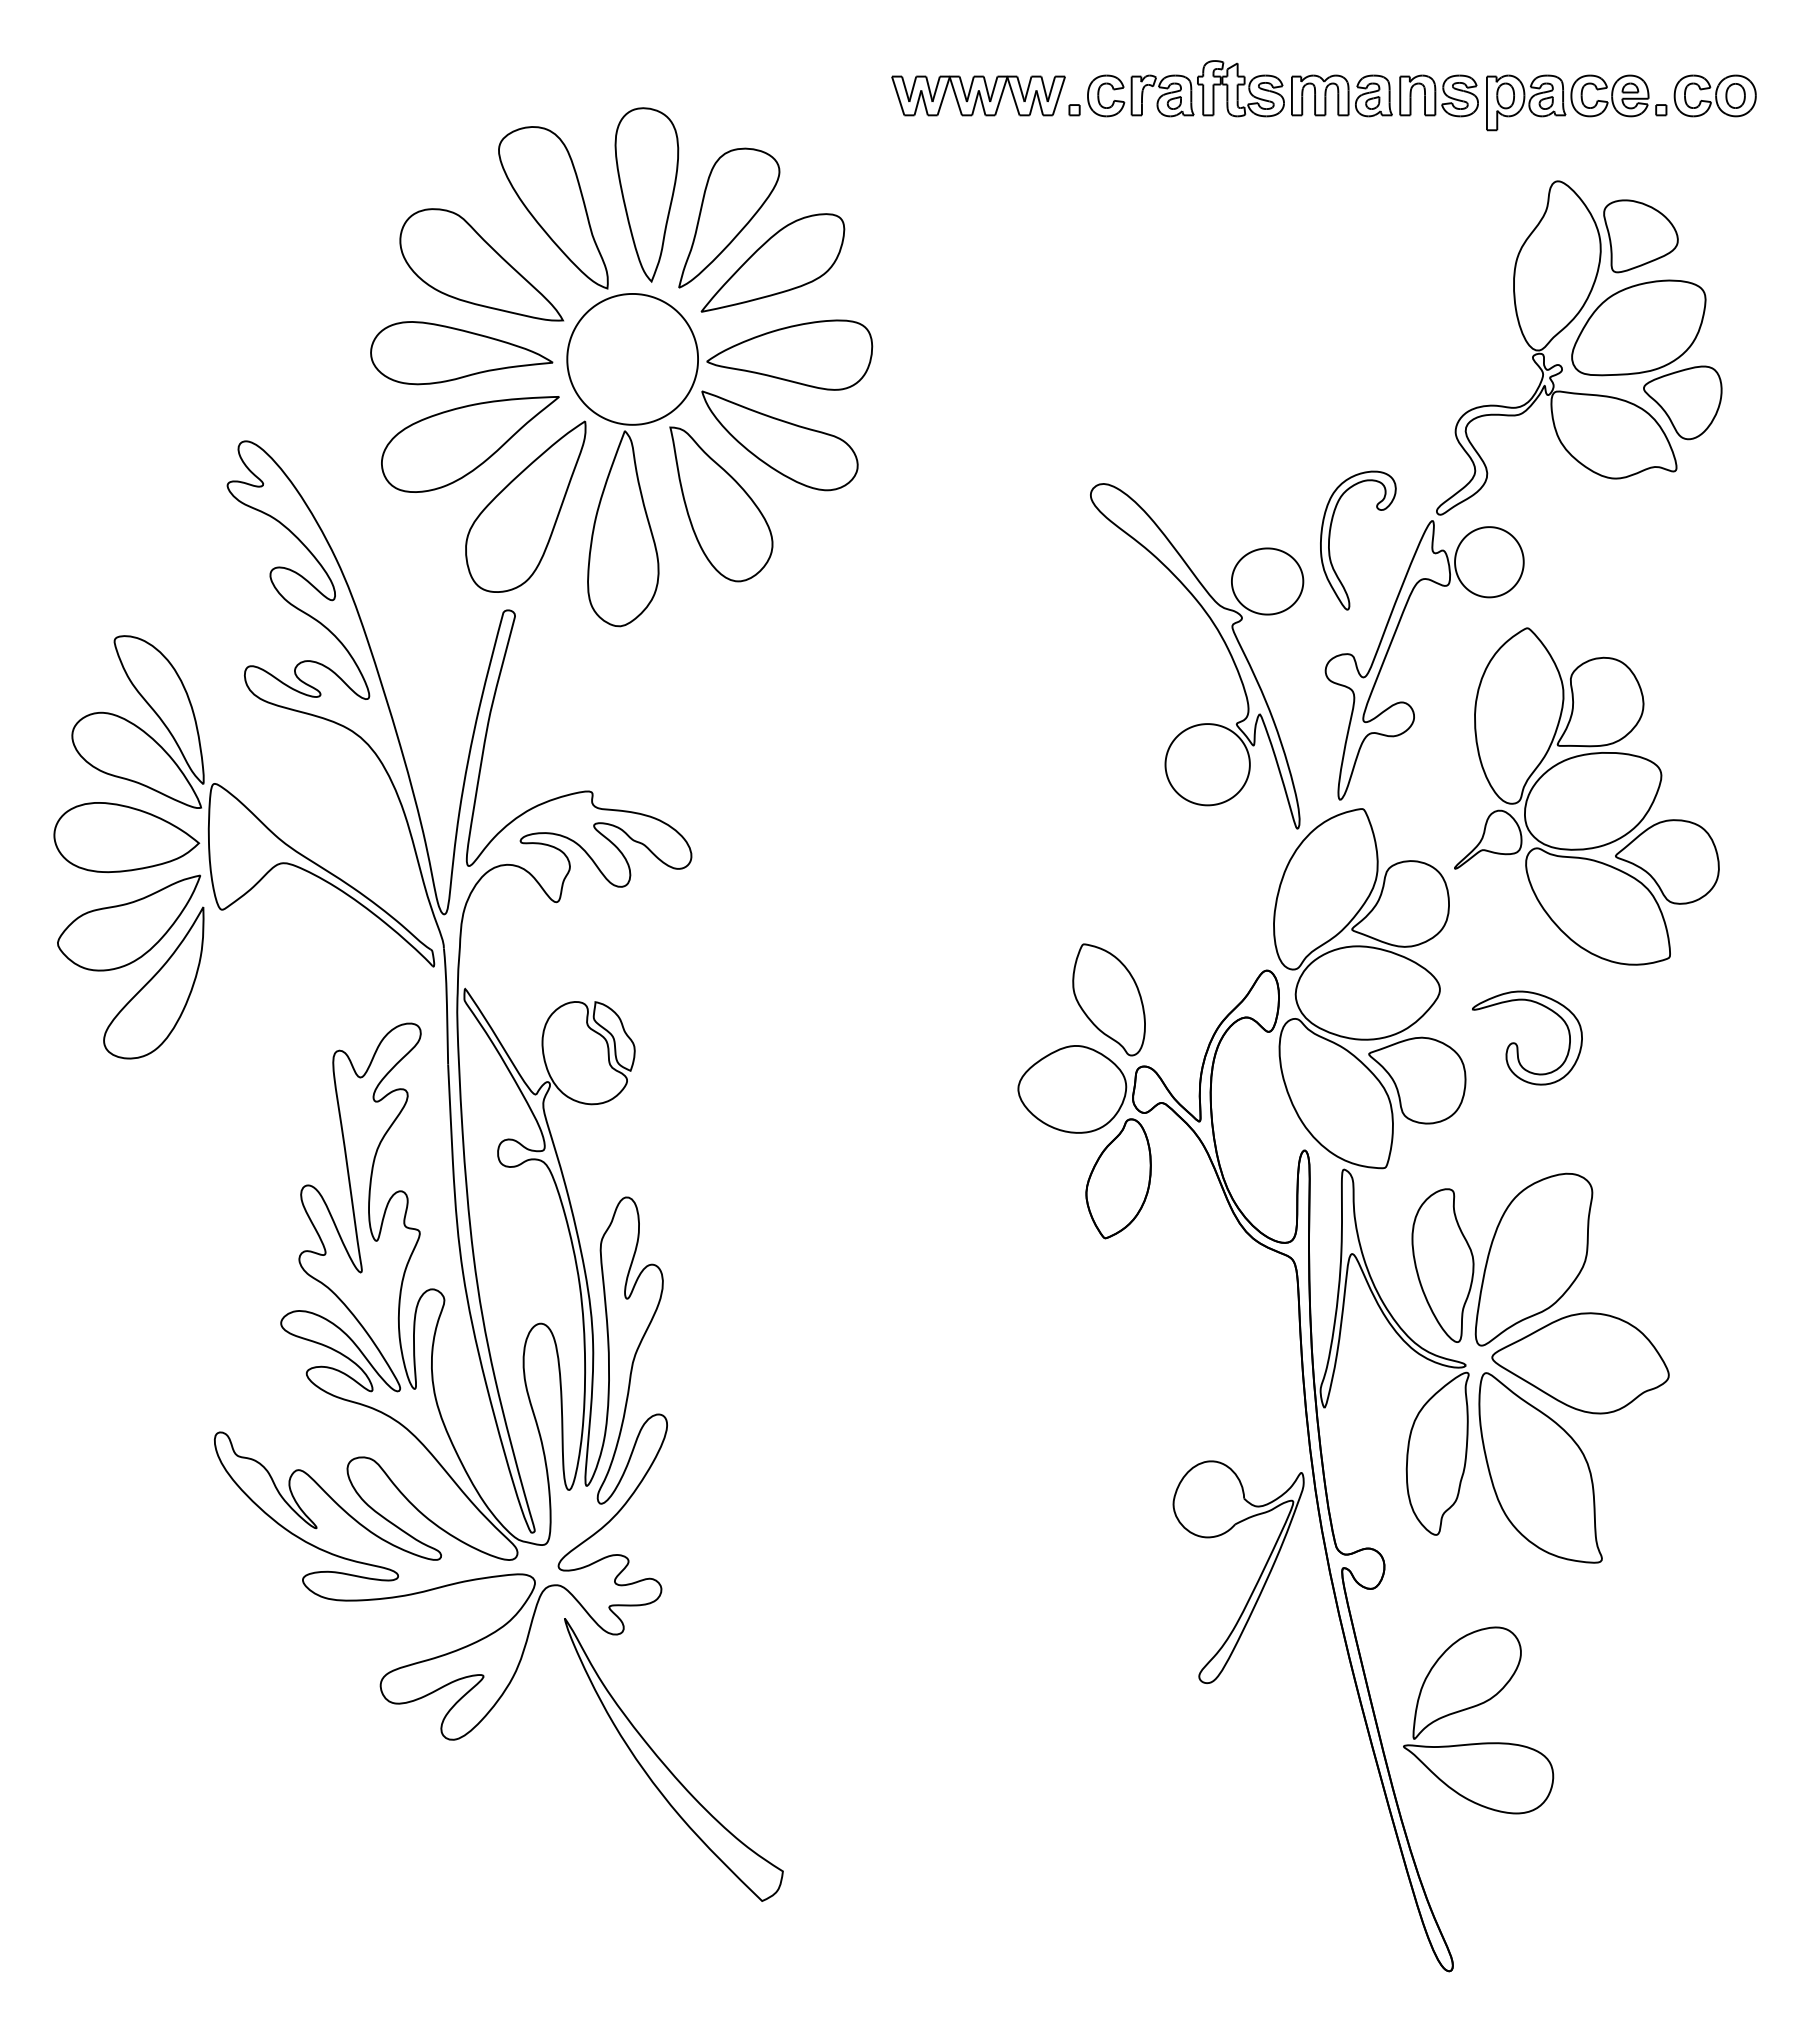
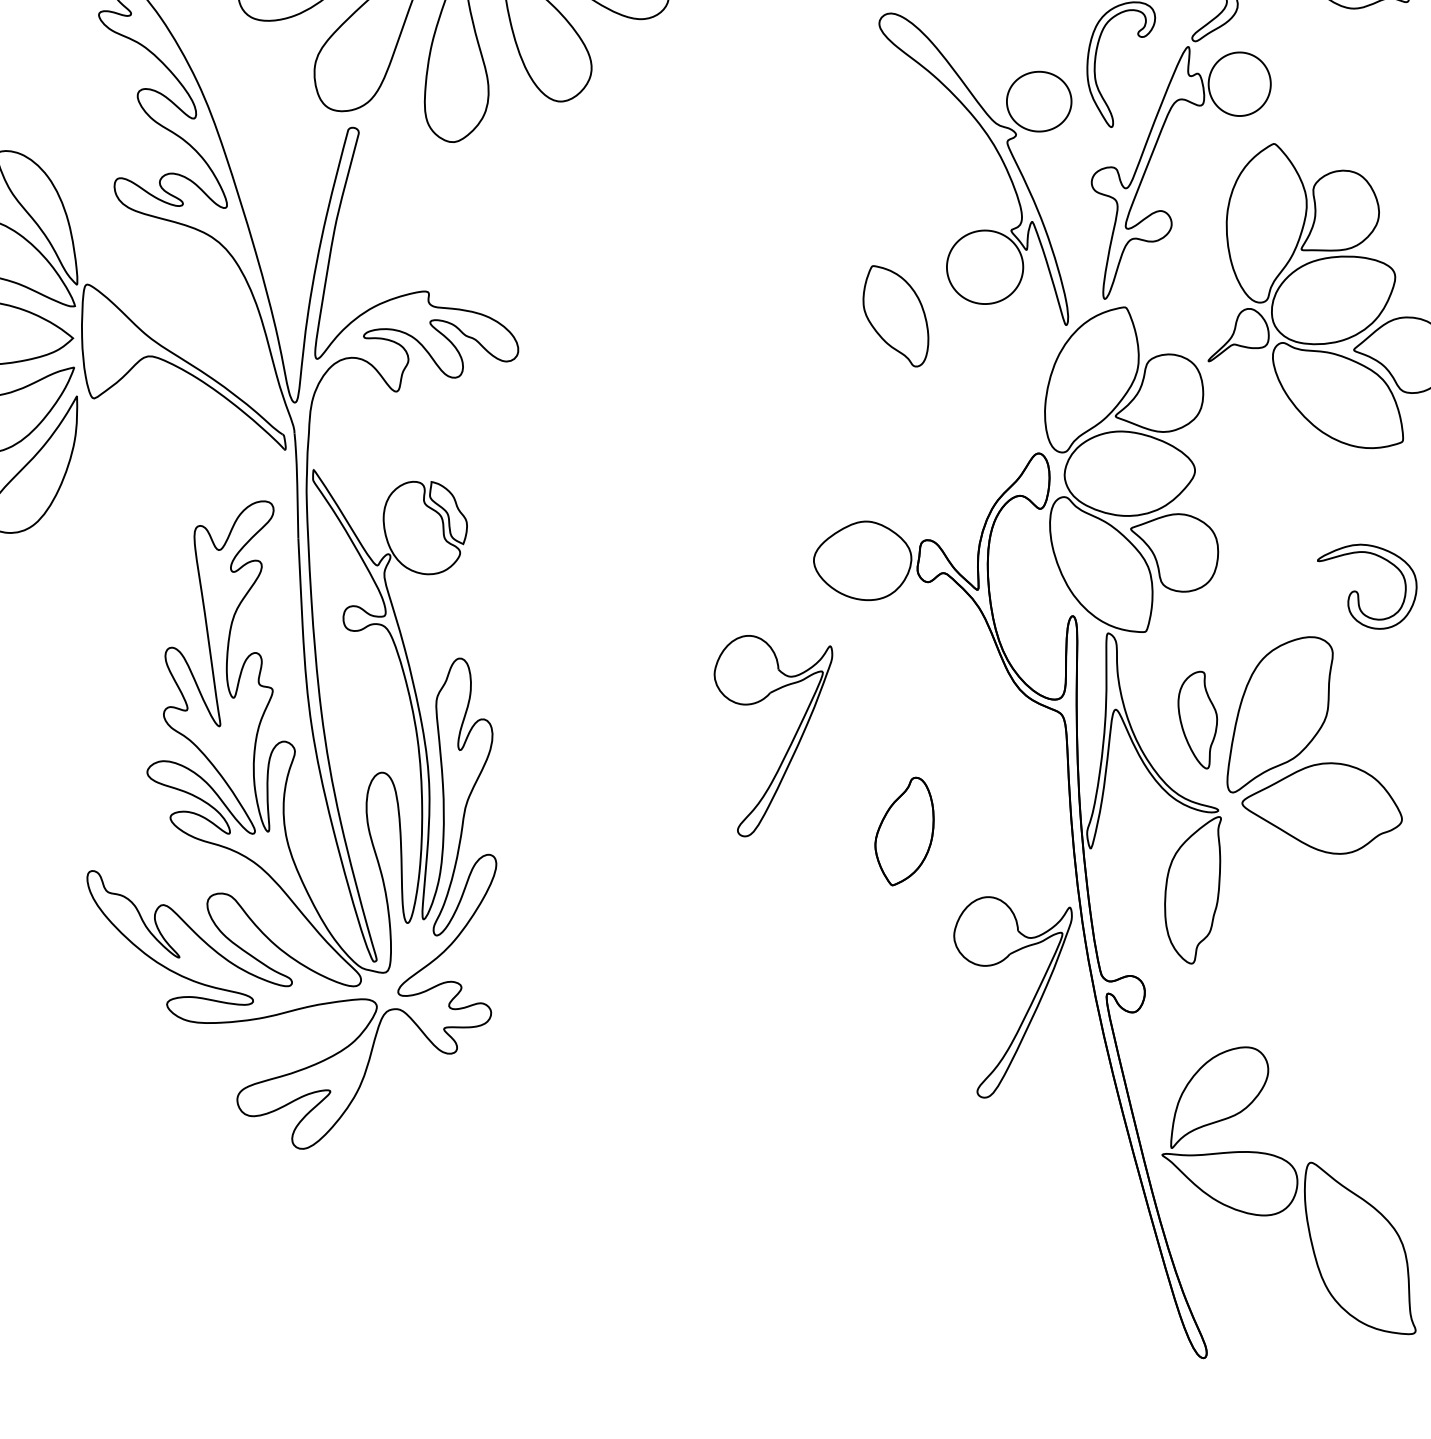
part: (1108, 999) -> (895, 315), moved
part: (1517, 1044) -> (1358, 592), moved
part: (1118, 1178) -> (904, 831), moved
part: (1442, 1265) -> (1197, 720), size x0.7
part: (992, 1291) -> (790, 743), added
part: (1540, 1467) -> (1360, 1248), moved
part: (666, 1765) -> (495, 1172), removed

